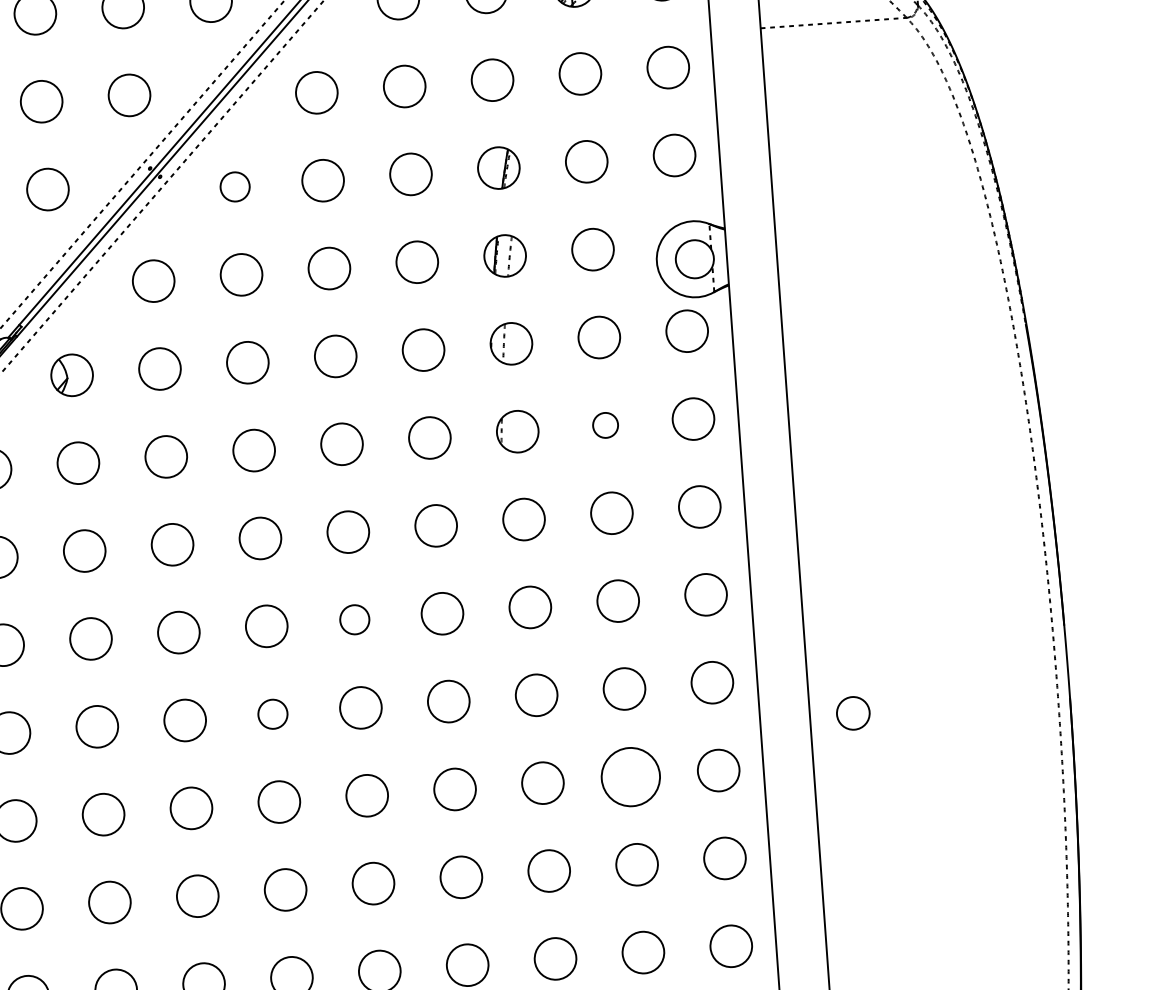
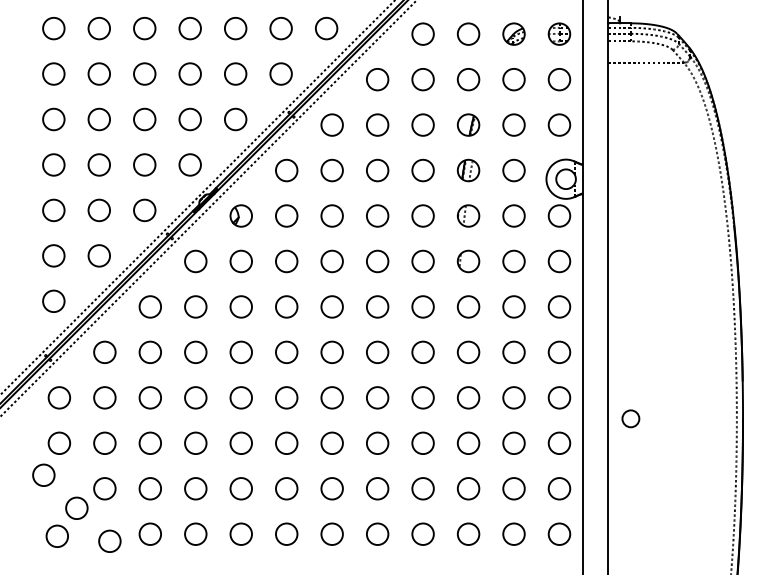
circle: (233, 185) -> (331, 124), size x1.43
circle: (604, 425) -> (513, 261), size x1.67
circle: (354, 618) -> (377, 351), size x1.43
circle: (271, 713) -> (331, 397), size x1.43
circle: (629, 775) -> (513, 442), size x0.71

